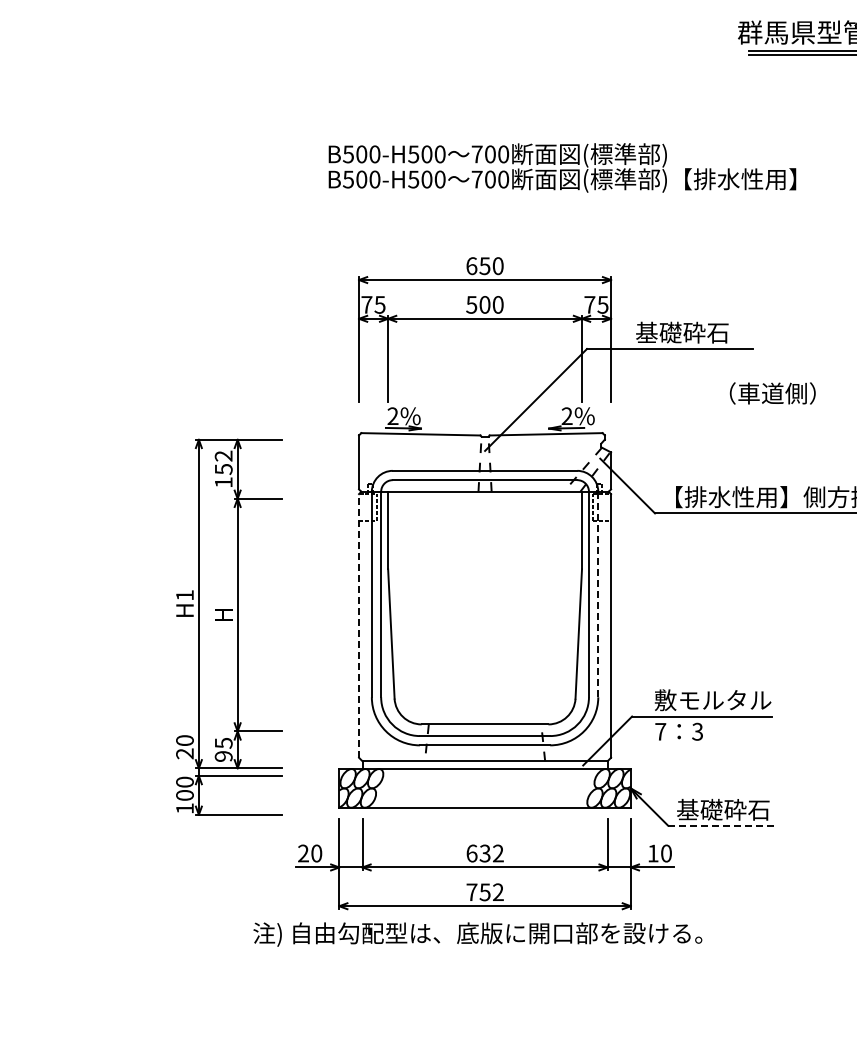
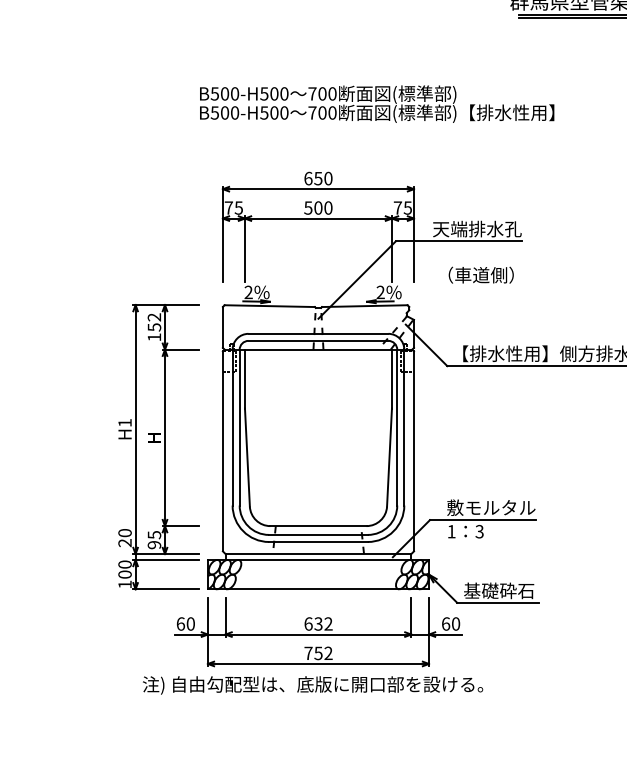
text: (694, 332) -> (477, 228), 基礎砕石 -> 天端排水孔
text: (772, 393) -> (481, 275), moved
line: (598, 594) -> (404, 427), dashed -> solid
line: (359, 625) -> (223, 451), dashed -> solid
part: (229, 626) -> (158, 446), moved
text: (660, 731) -> (451, 531), 7 -> 1
line: (721, 825) -> (497, 602), dashed -> solid
text: (303, 853) -> (180, 623), 20 -> 60
text: (653, 853) -> (446, 623), 10 -> 60

